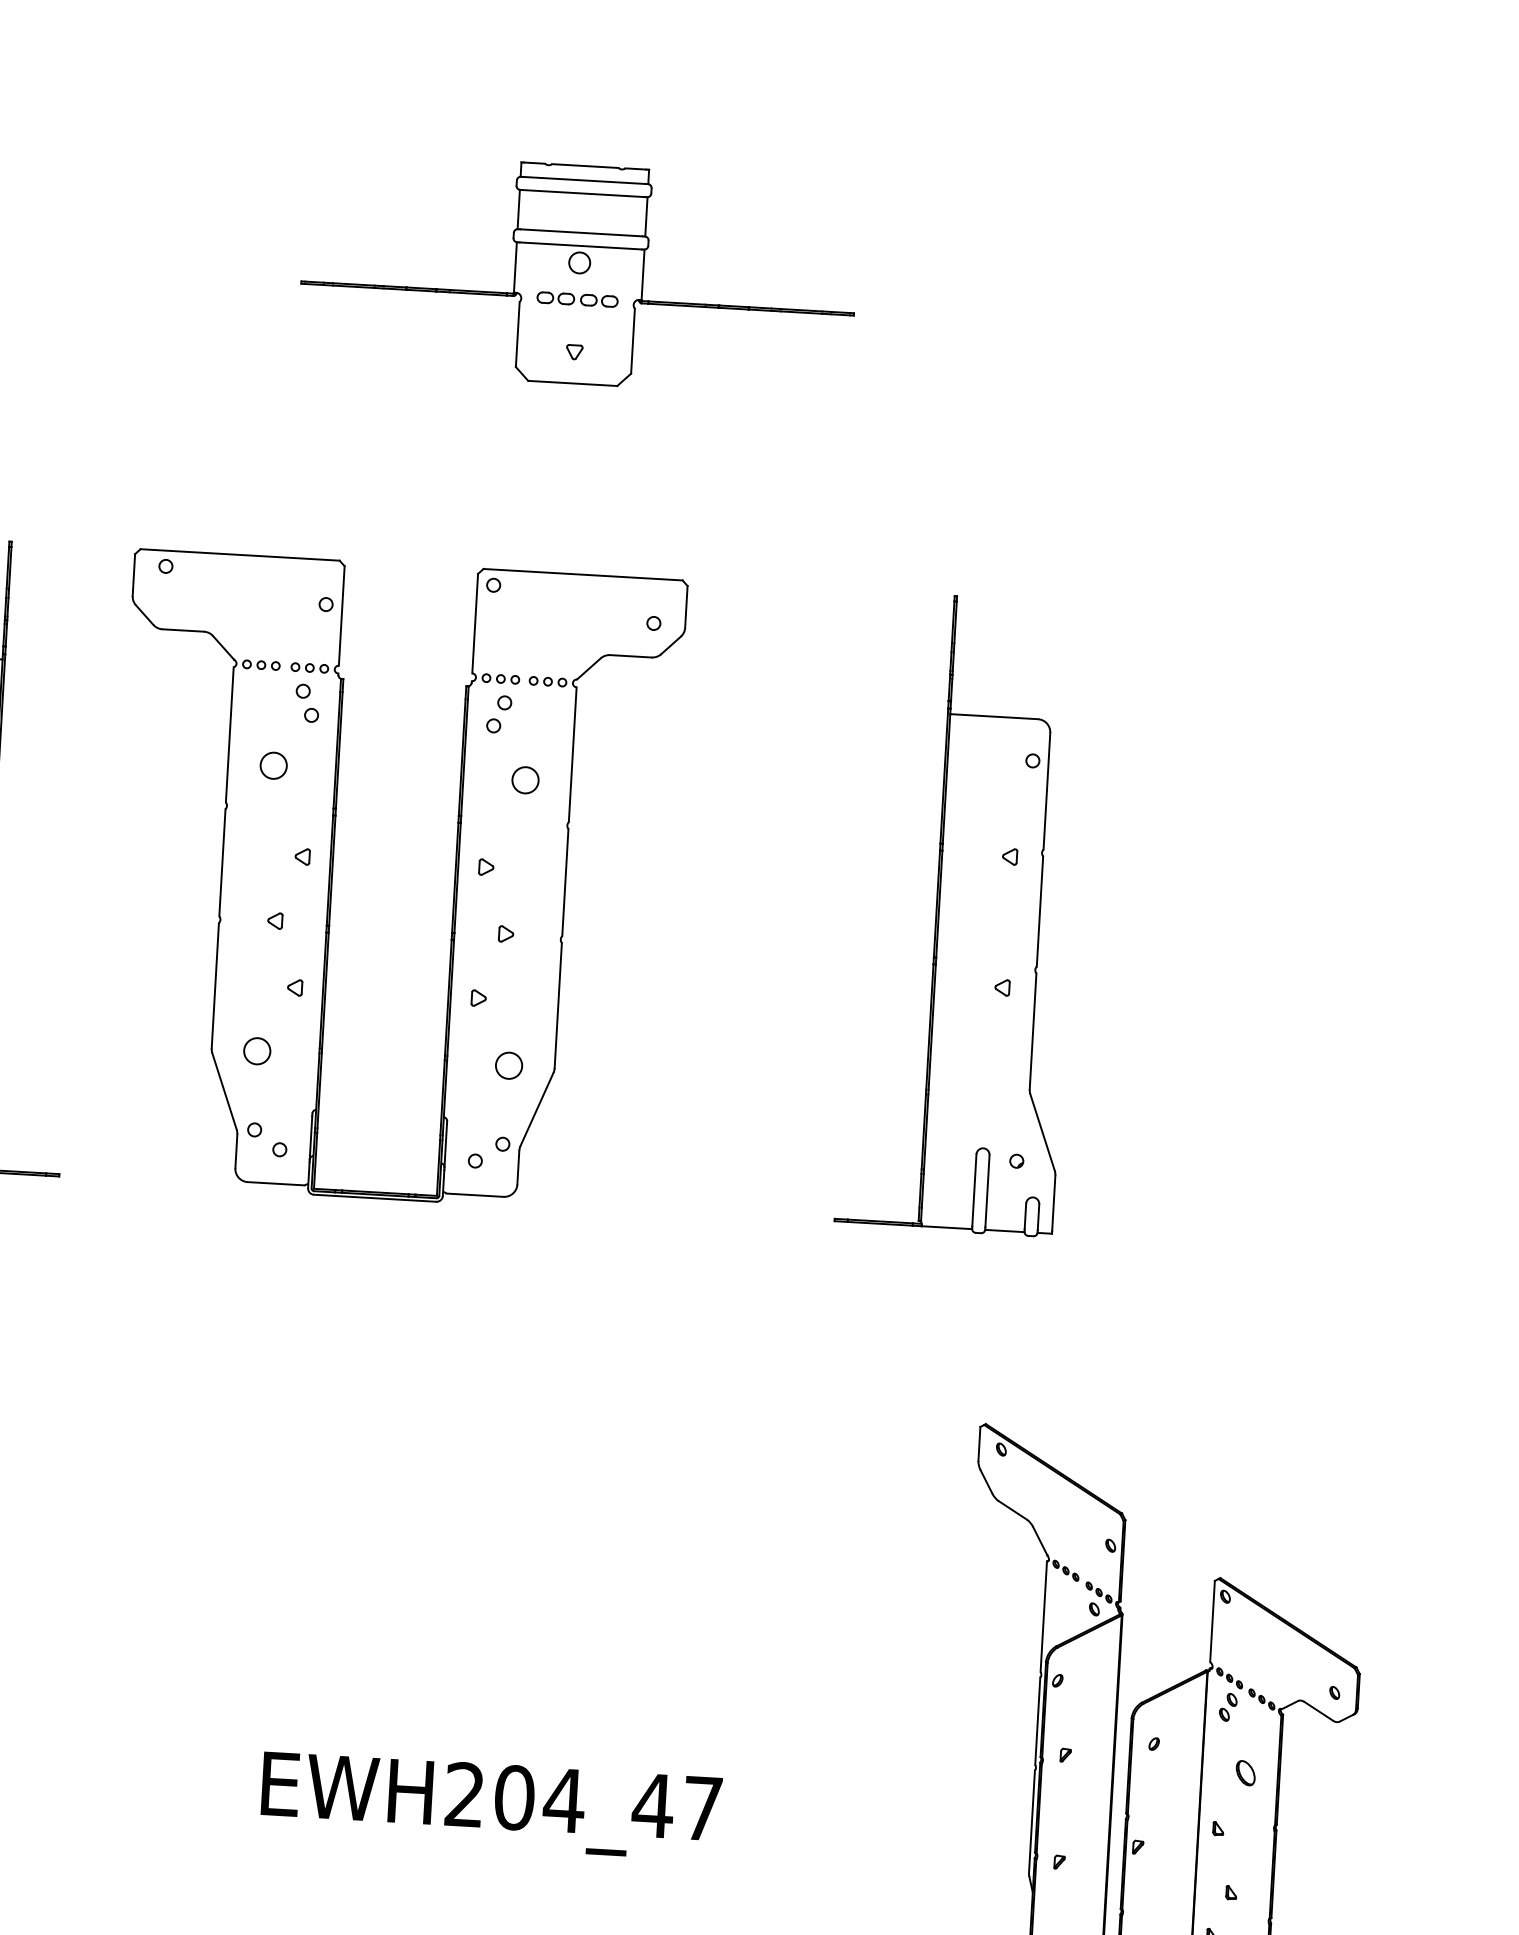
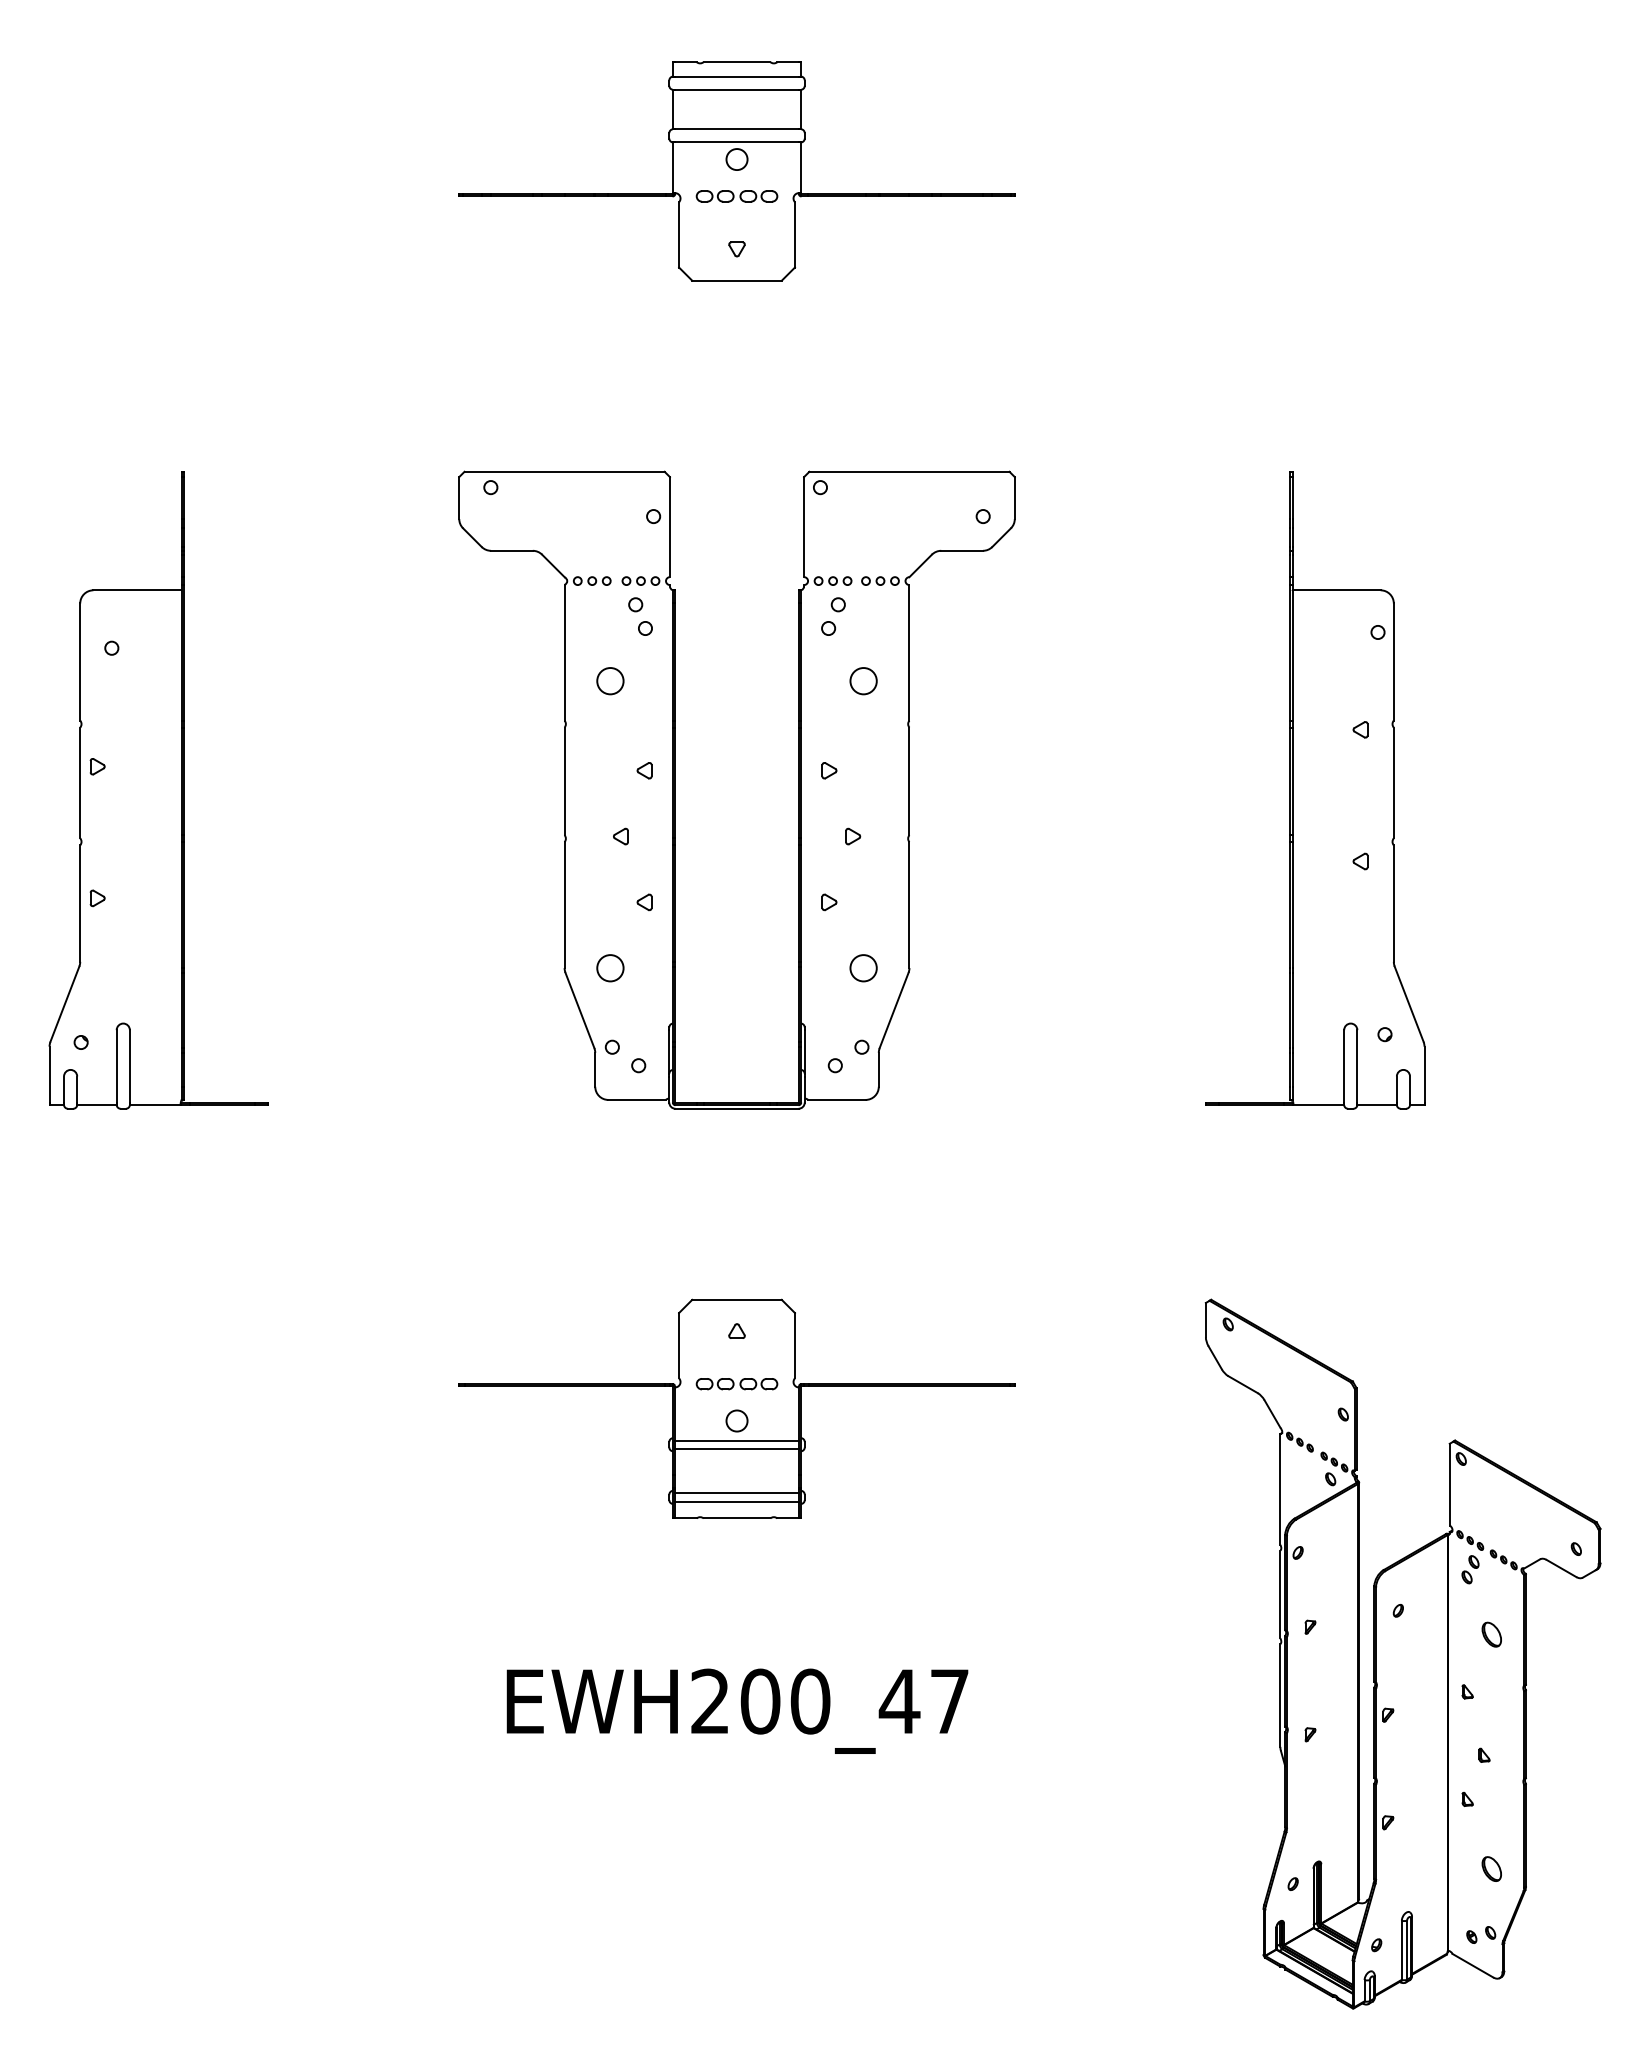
part: (332, 877) -> (675, 789), moved
part: (961, 914) -> (1315, 790), moved
part: (507, 1504) -> (736, 1408), added
text: (564, 1800) -> (810, 1701), EWH204_47 -> EWH200_47

